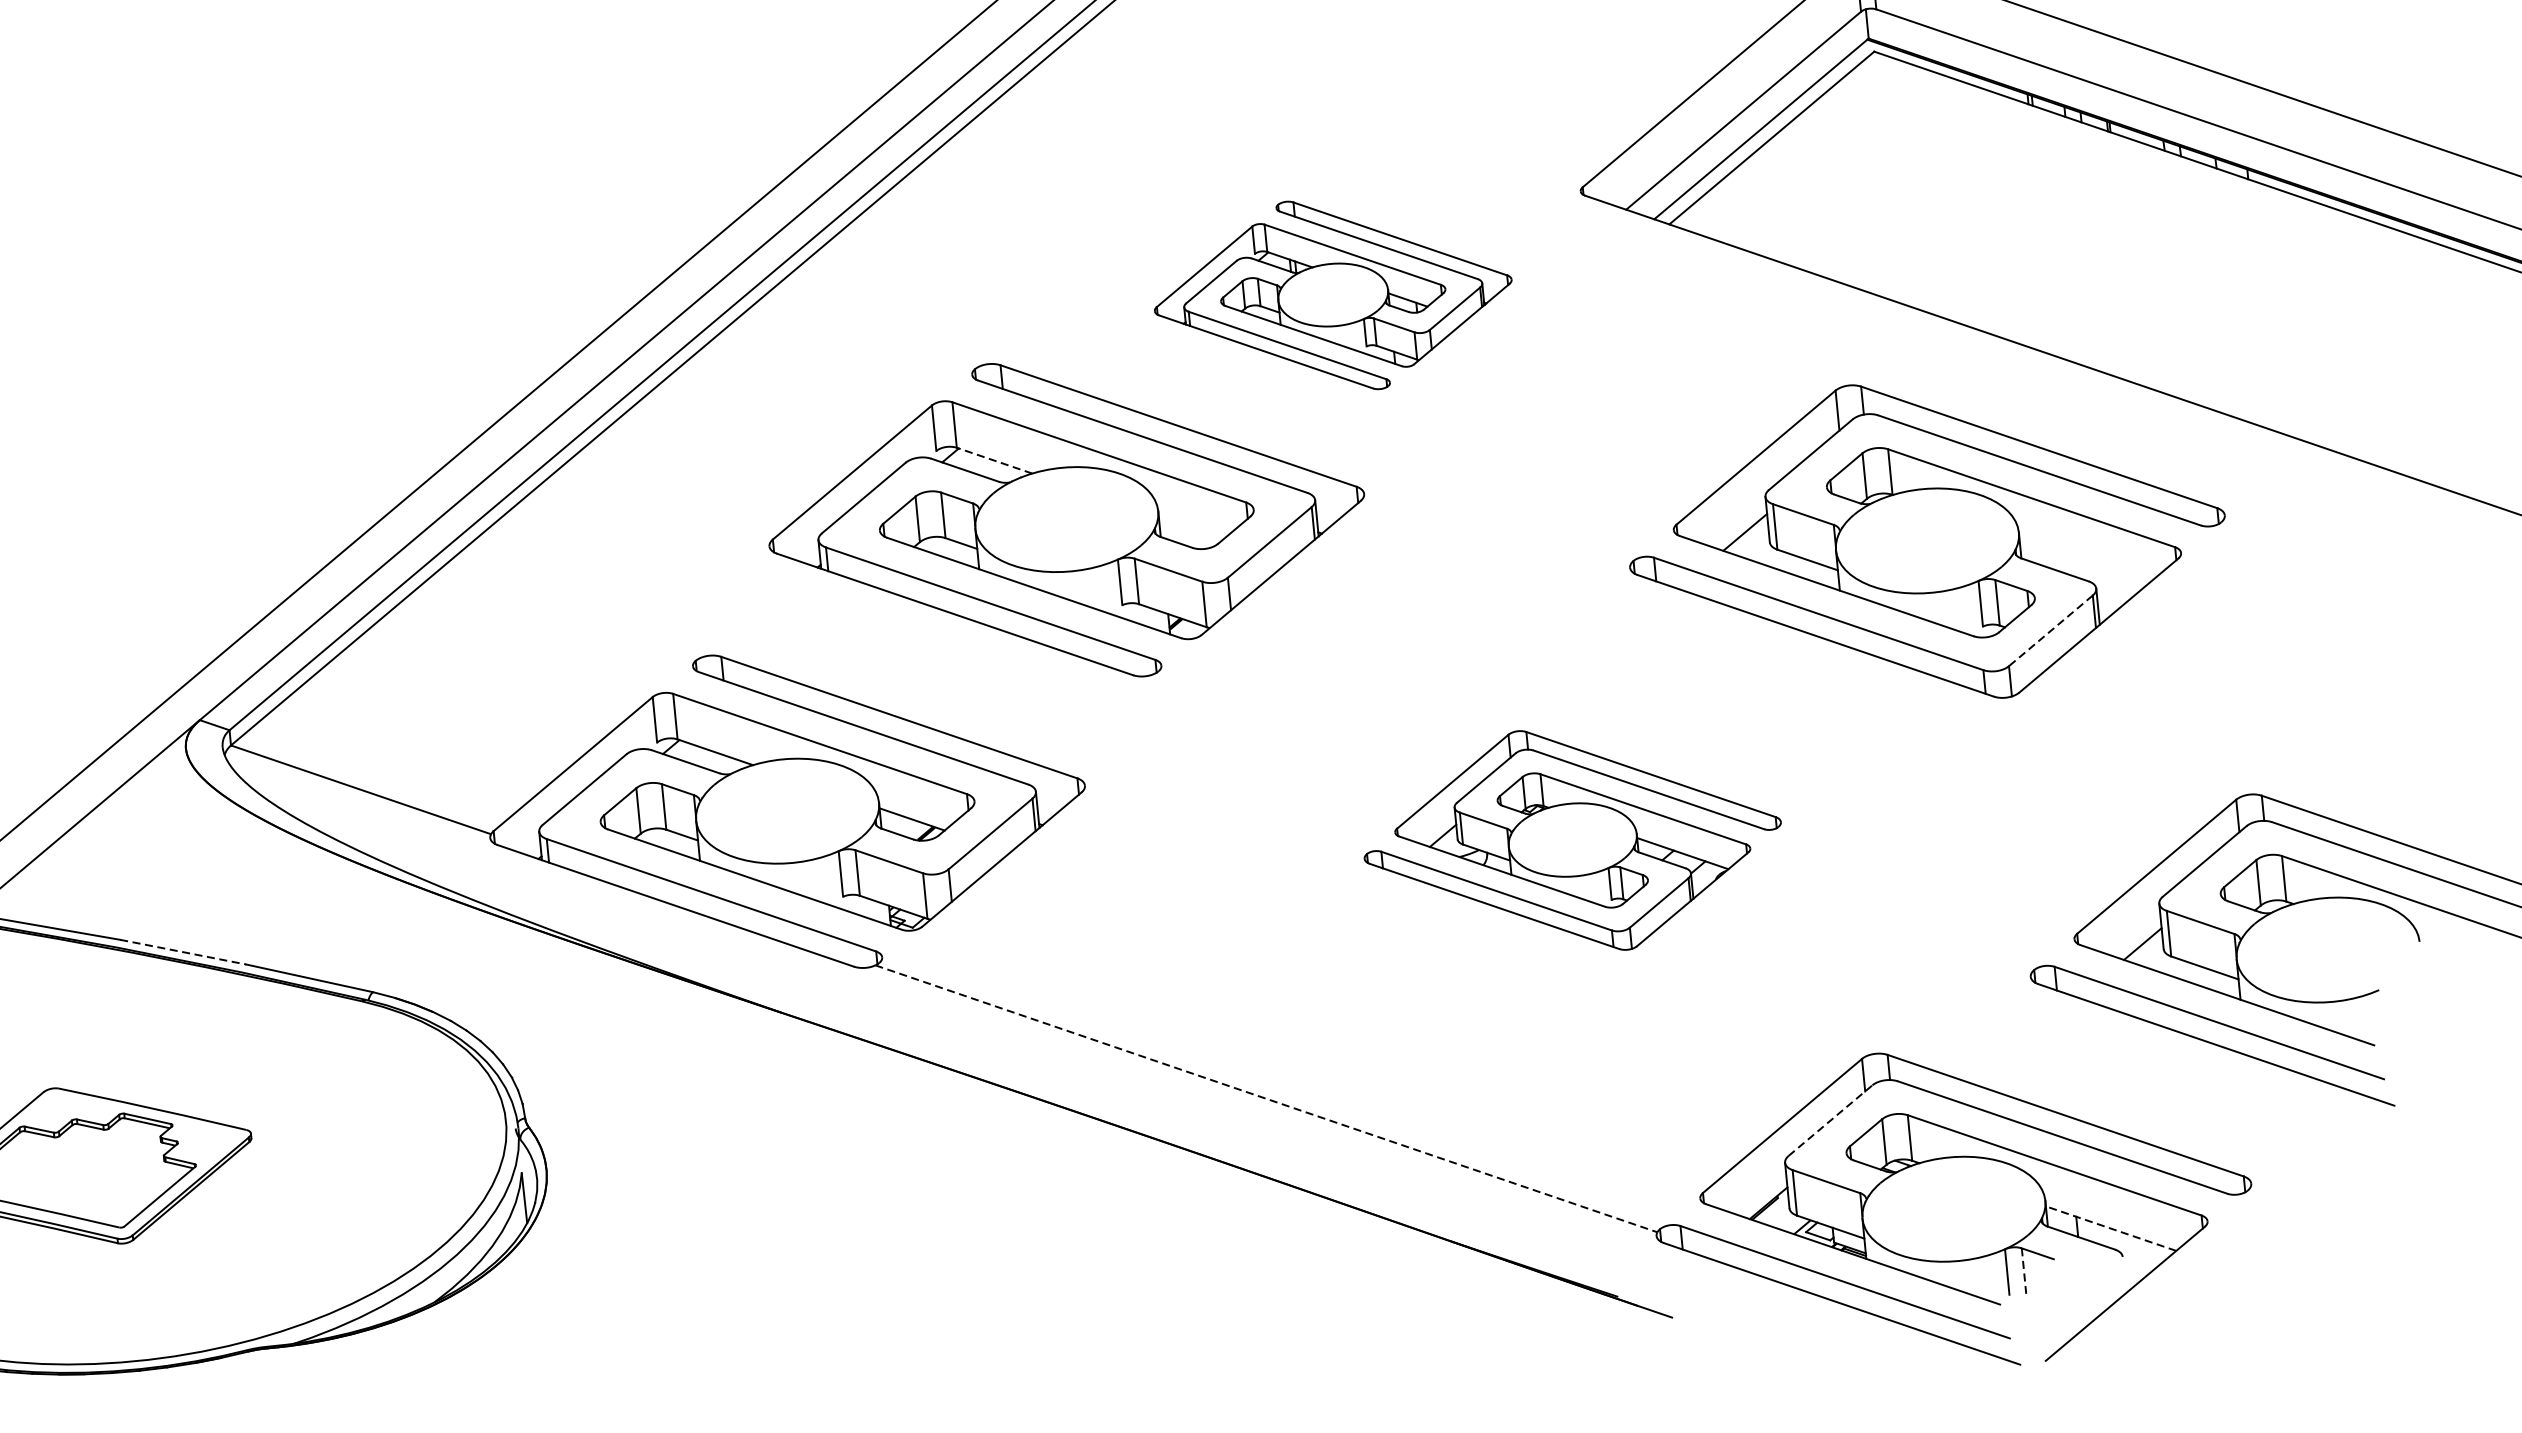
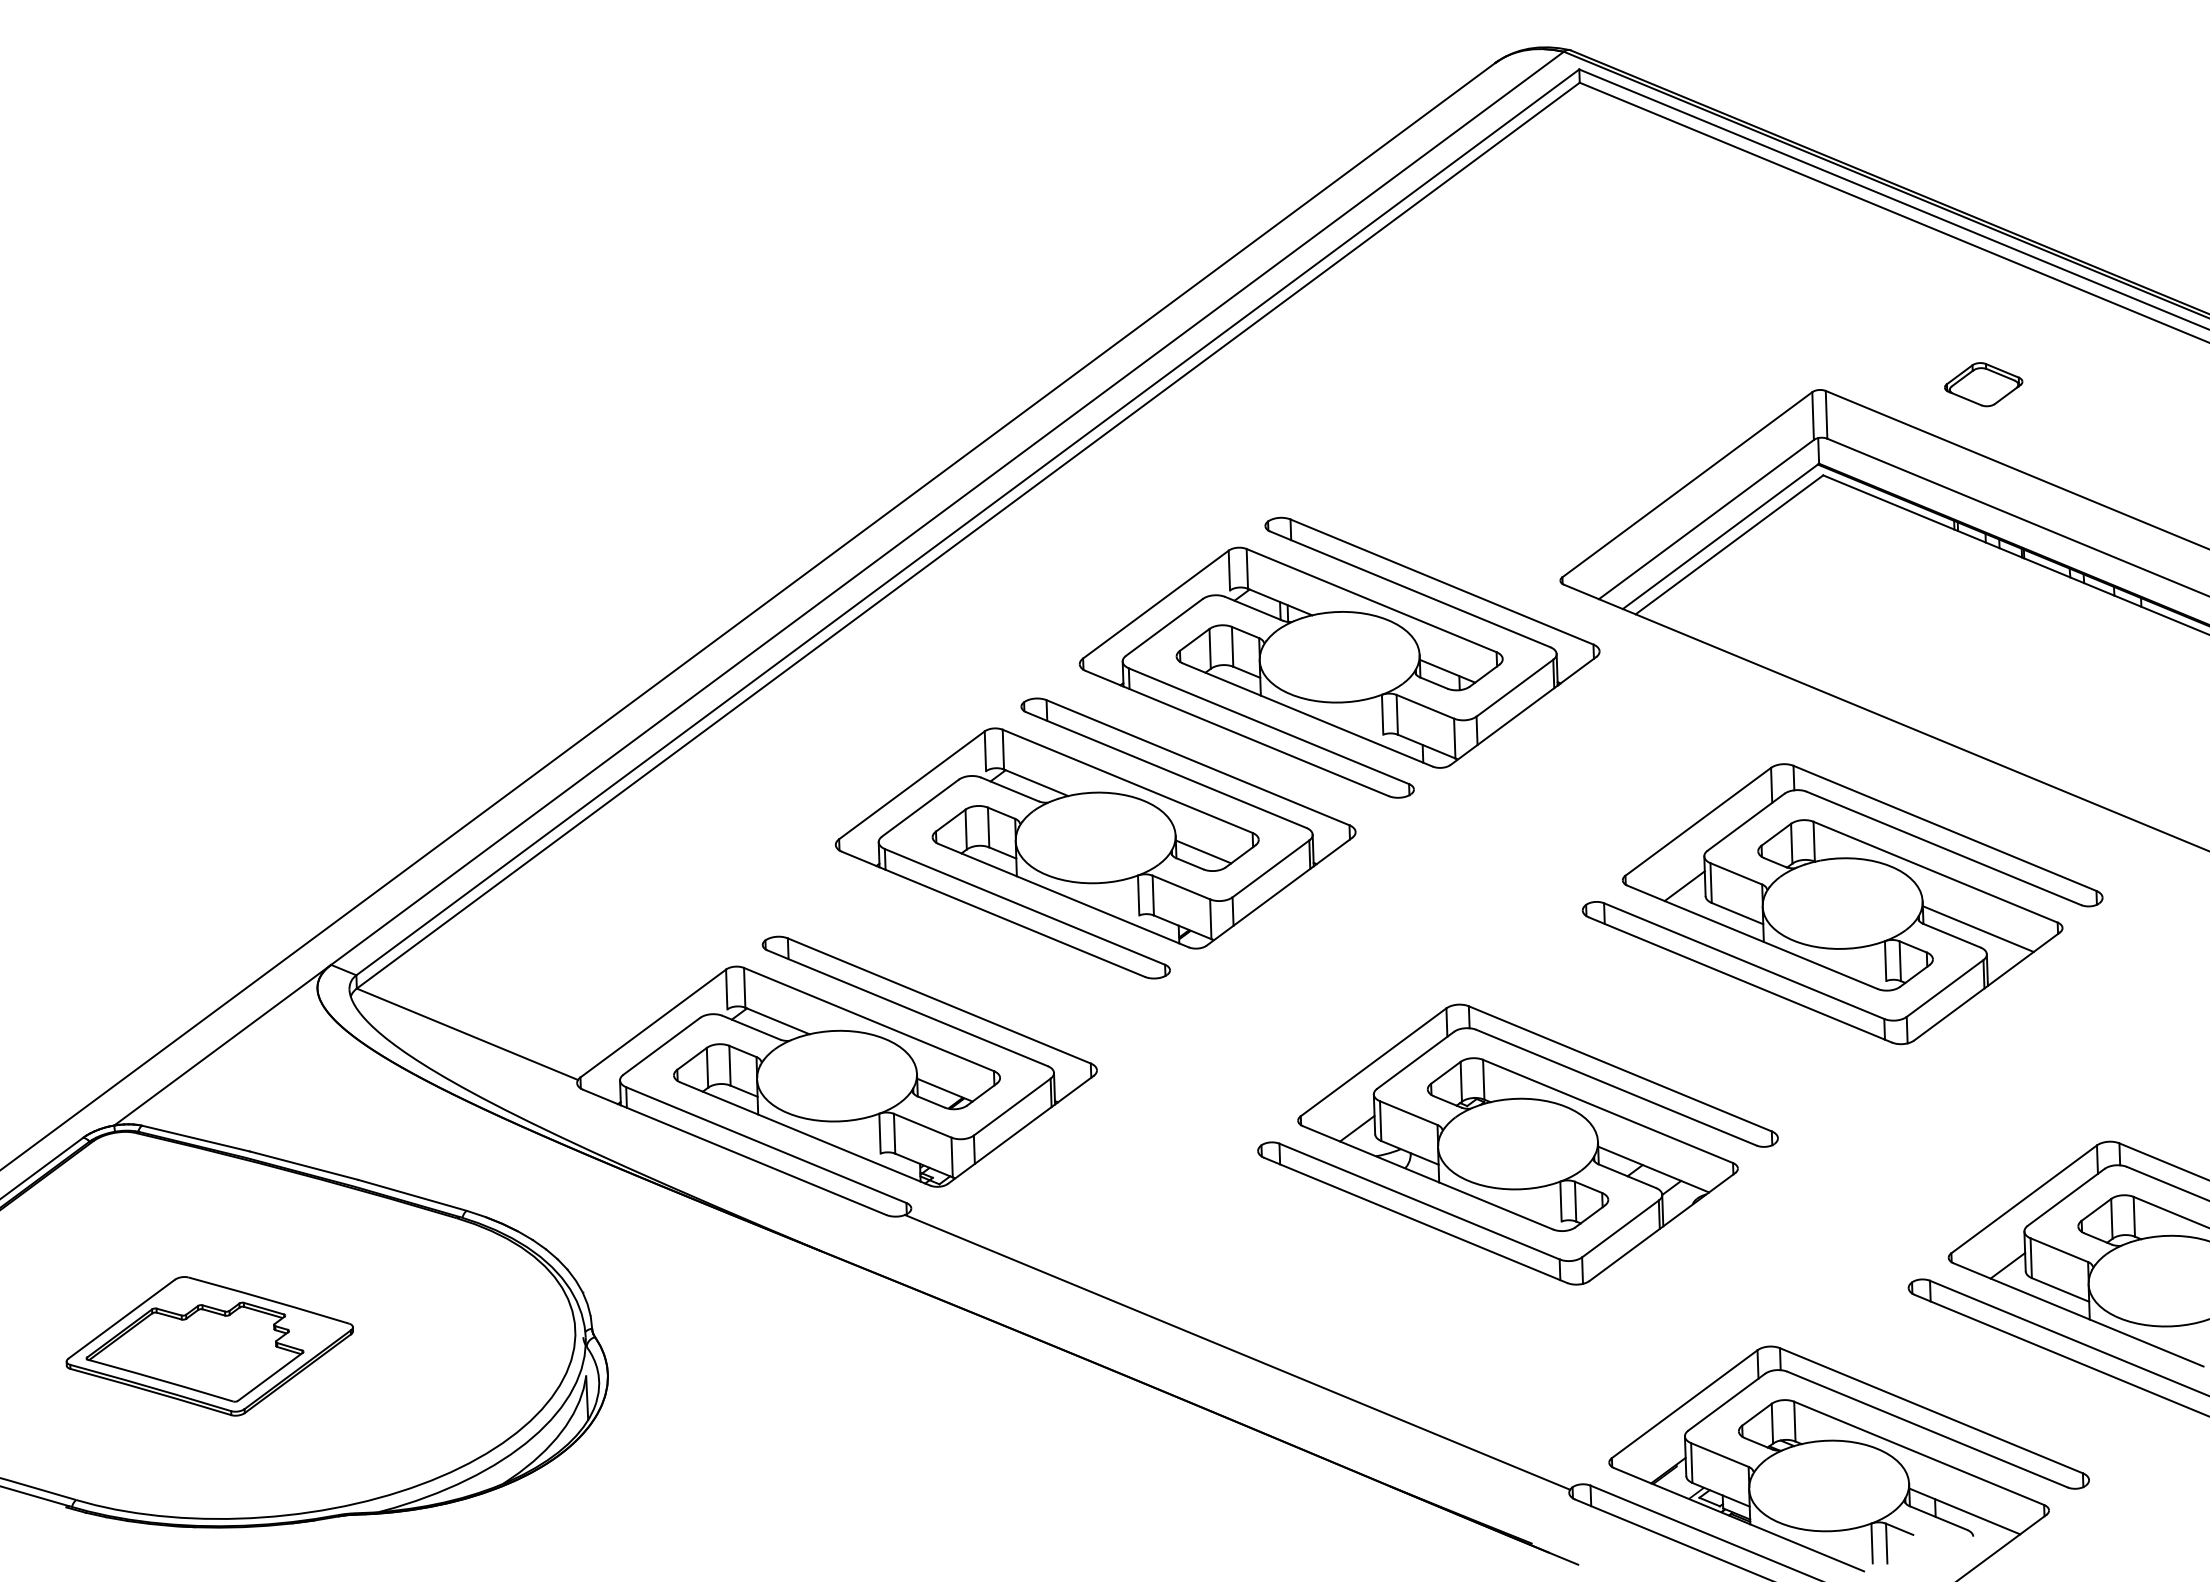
part: (1333, 295) -> (1339, 657), size x1.67
line: (994, 460) -> (1036, 782), dashed -> solid
line: (1191, 527) -> (1203, 851), added
line: (2083, 559) -> (1977, 928), added
line: (2051, 630) -> (1945, 988), dashed -> solid
part: (1572, 840) -> (1517, 1144), size x1.43
line: (182, 952) -> (303, 1165), dashed -> solid
line: (1266, 1098) -> (1237, 1352), dashed -> solid
line: (1830, 1120) -> (1726, 1402), dashed -> solid
line: (2110, 1228) -> (1964, 1511), dashed -> solid
line: (2023, 1271) -> (1886, 1543), dashed -> solid

